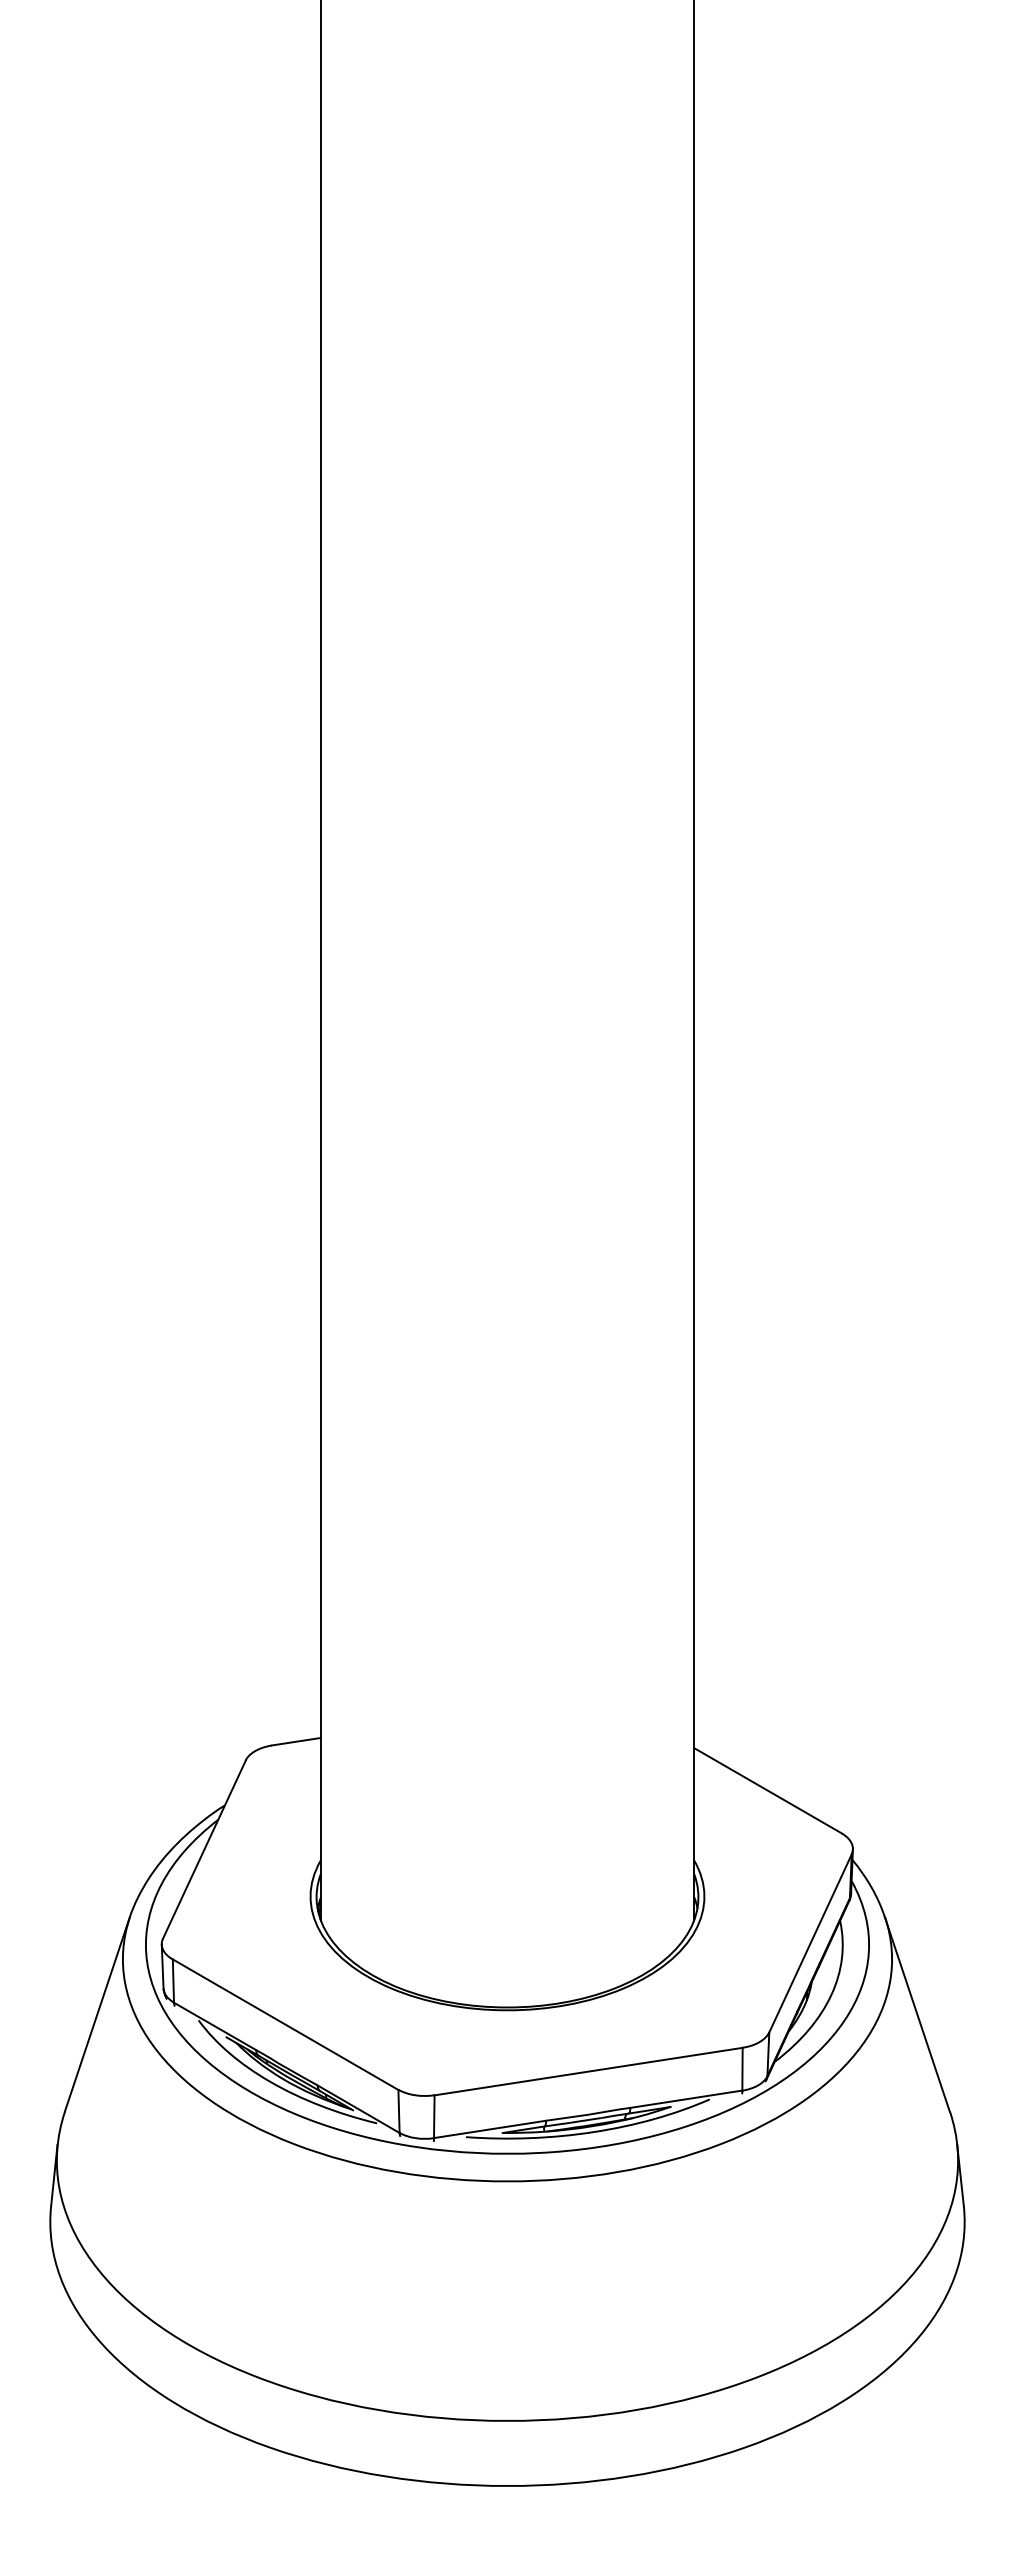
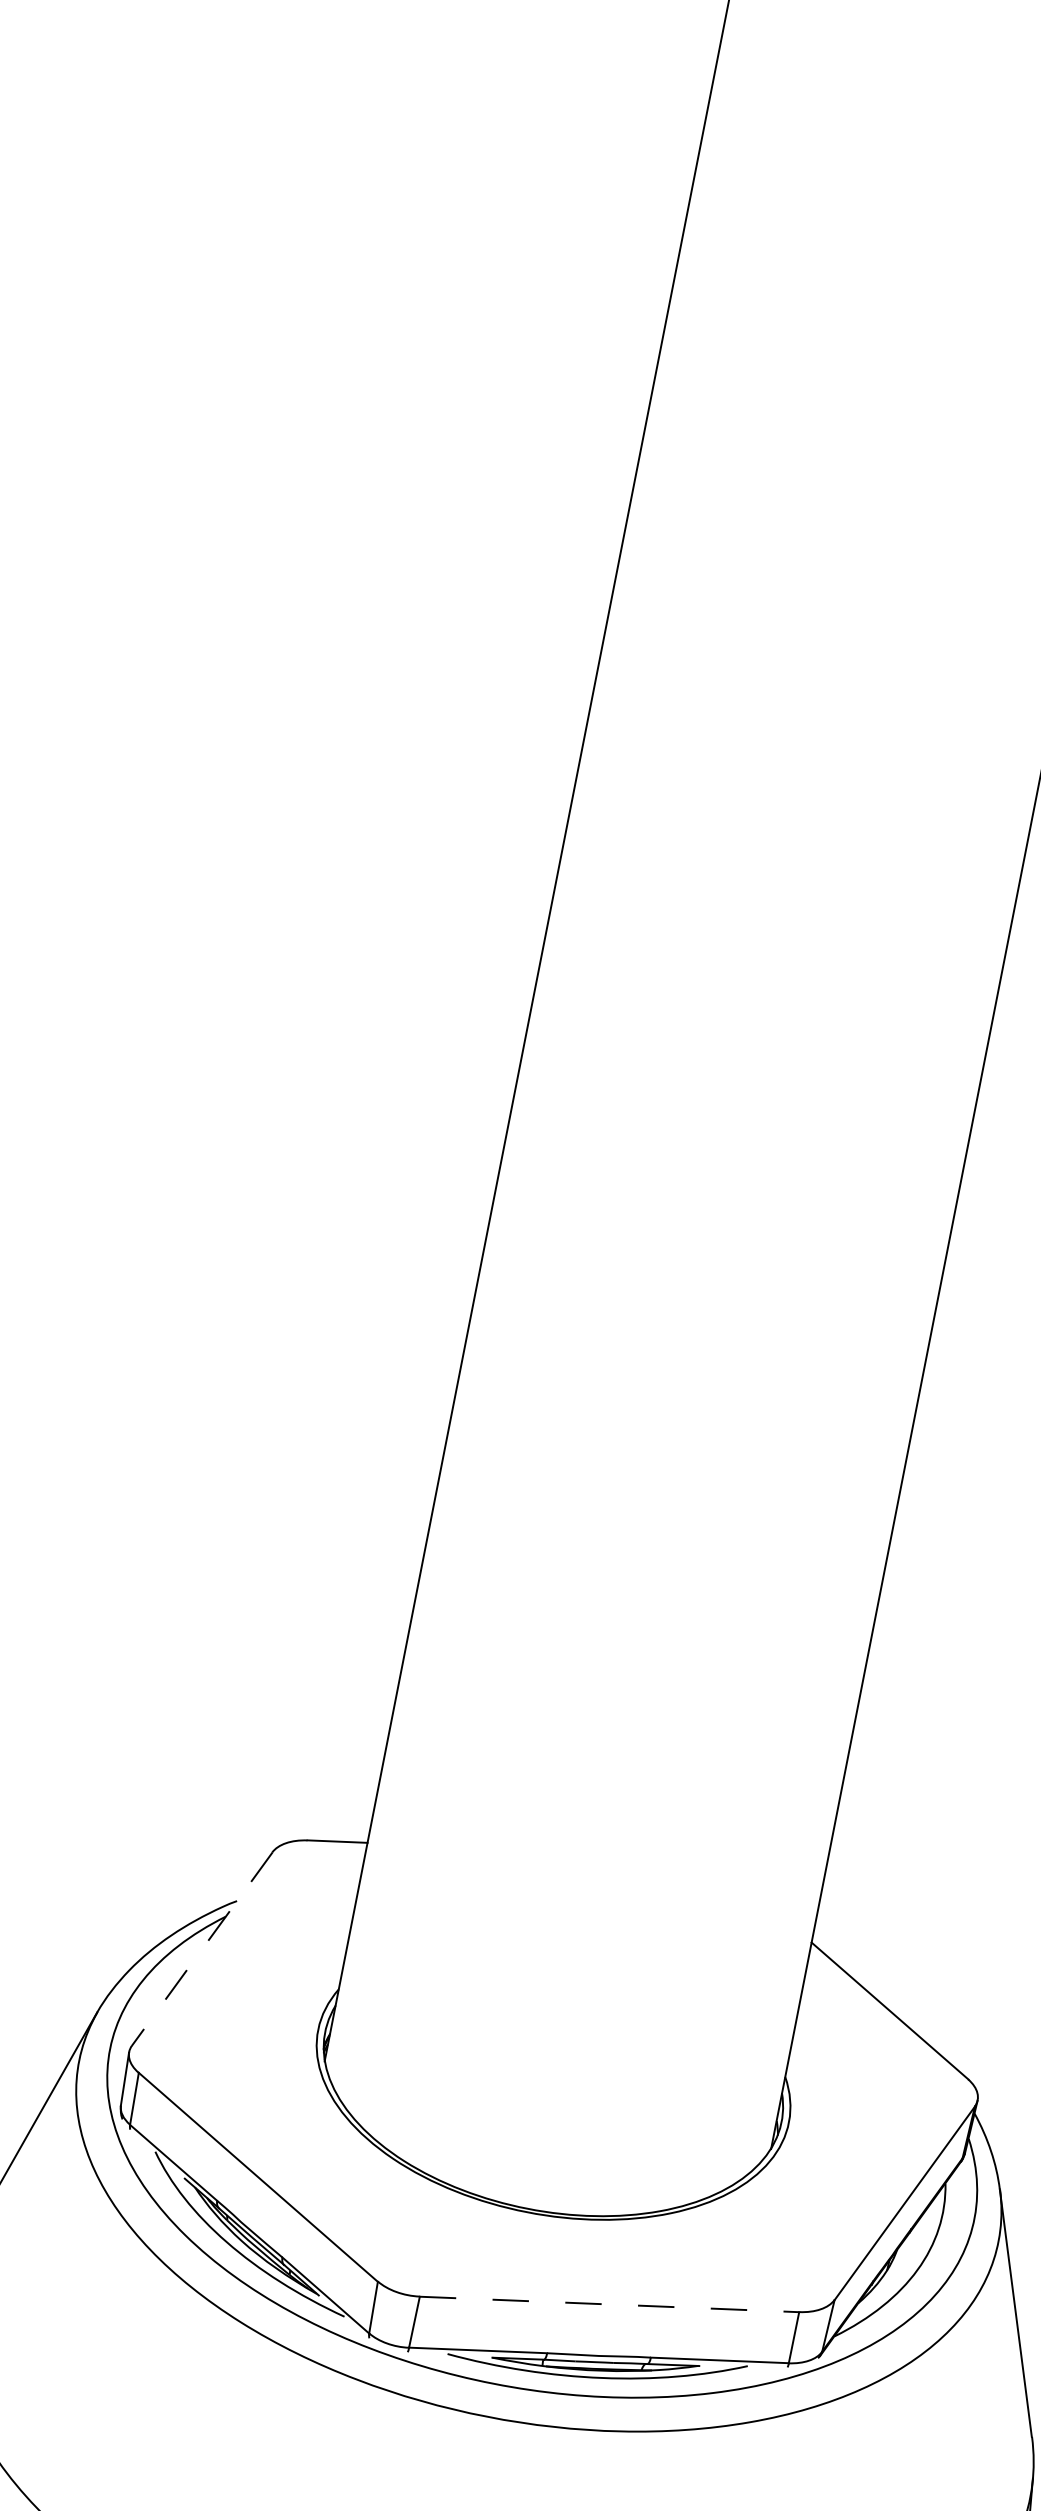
line: (204, 1850) -> (202, 1950), solid -> dashed
line: (588, 2071) -> (609, 2304), solid -> dashed

